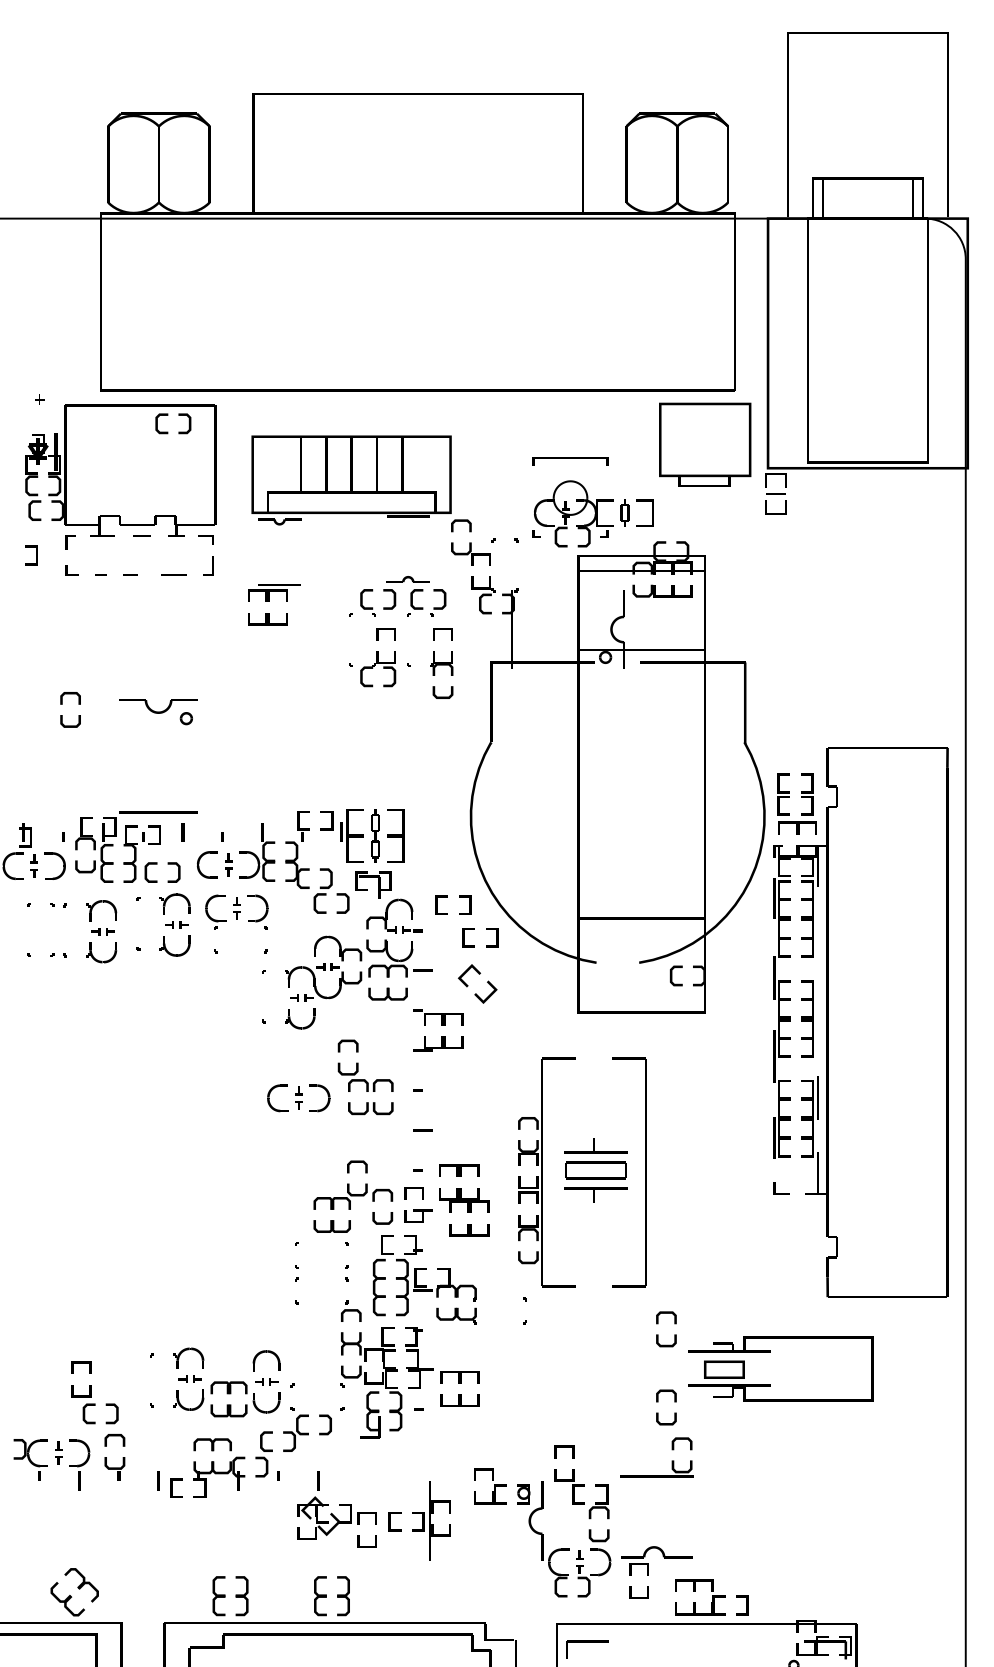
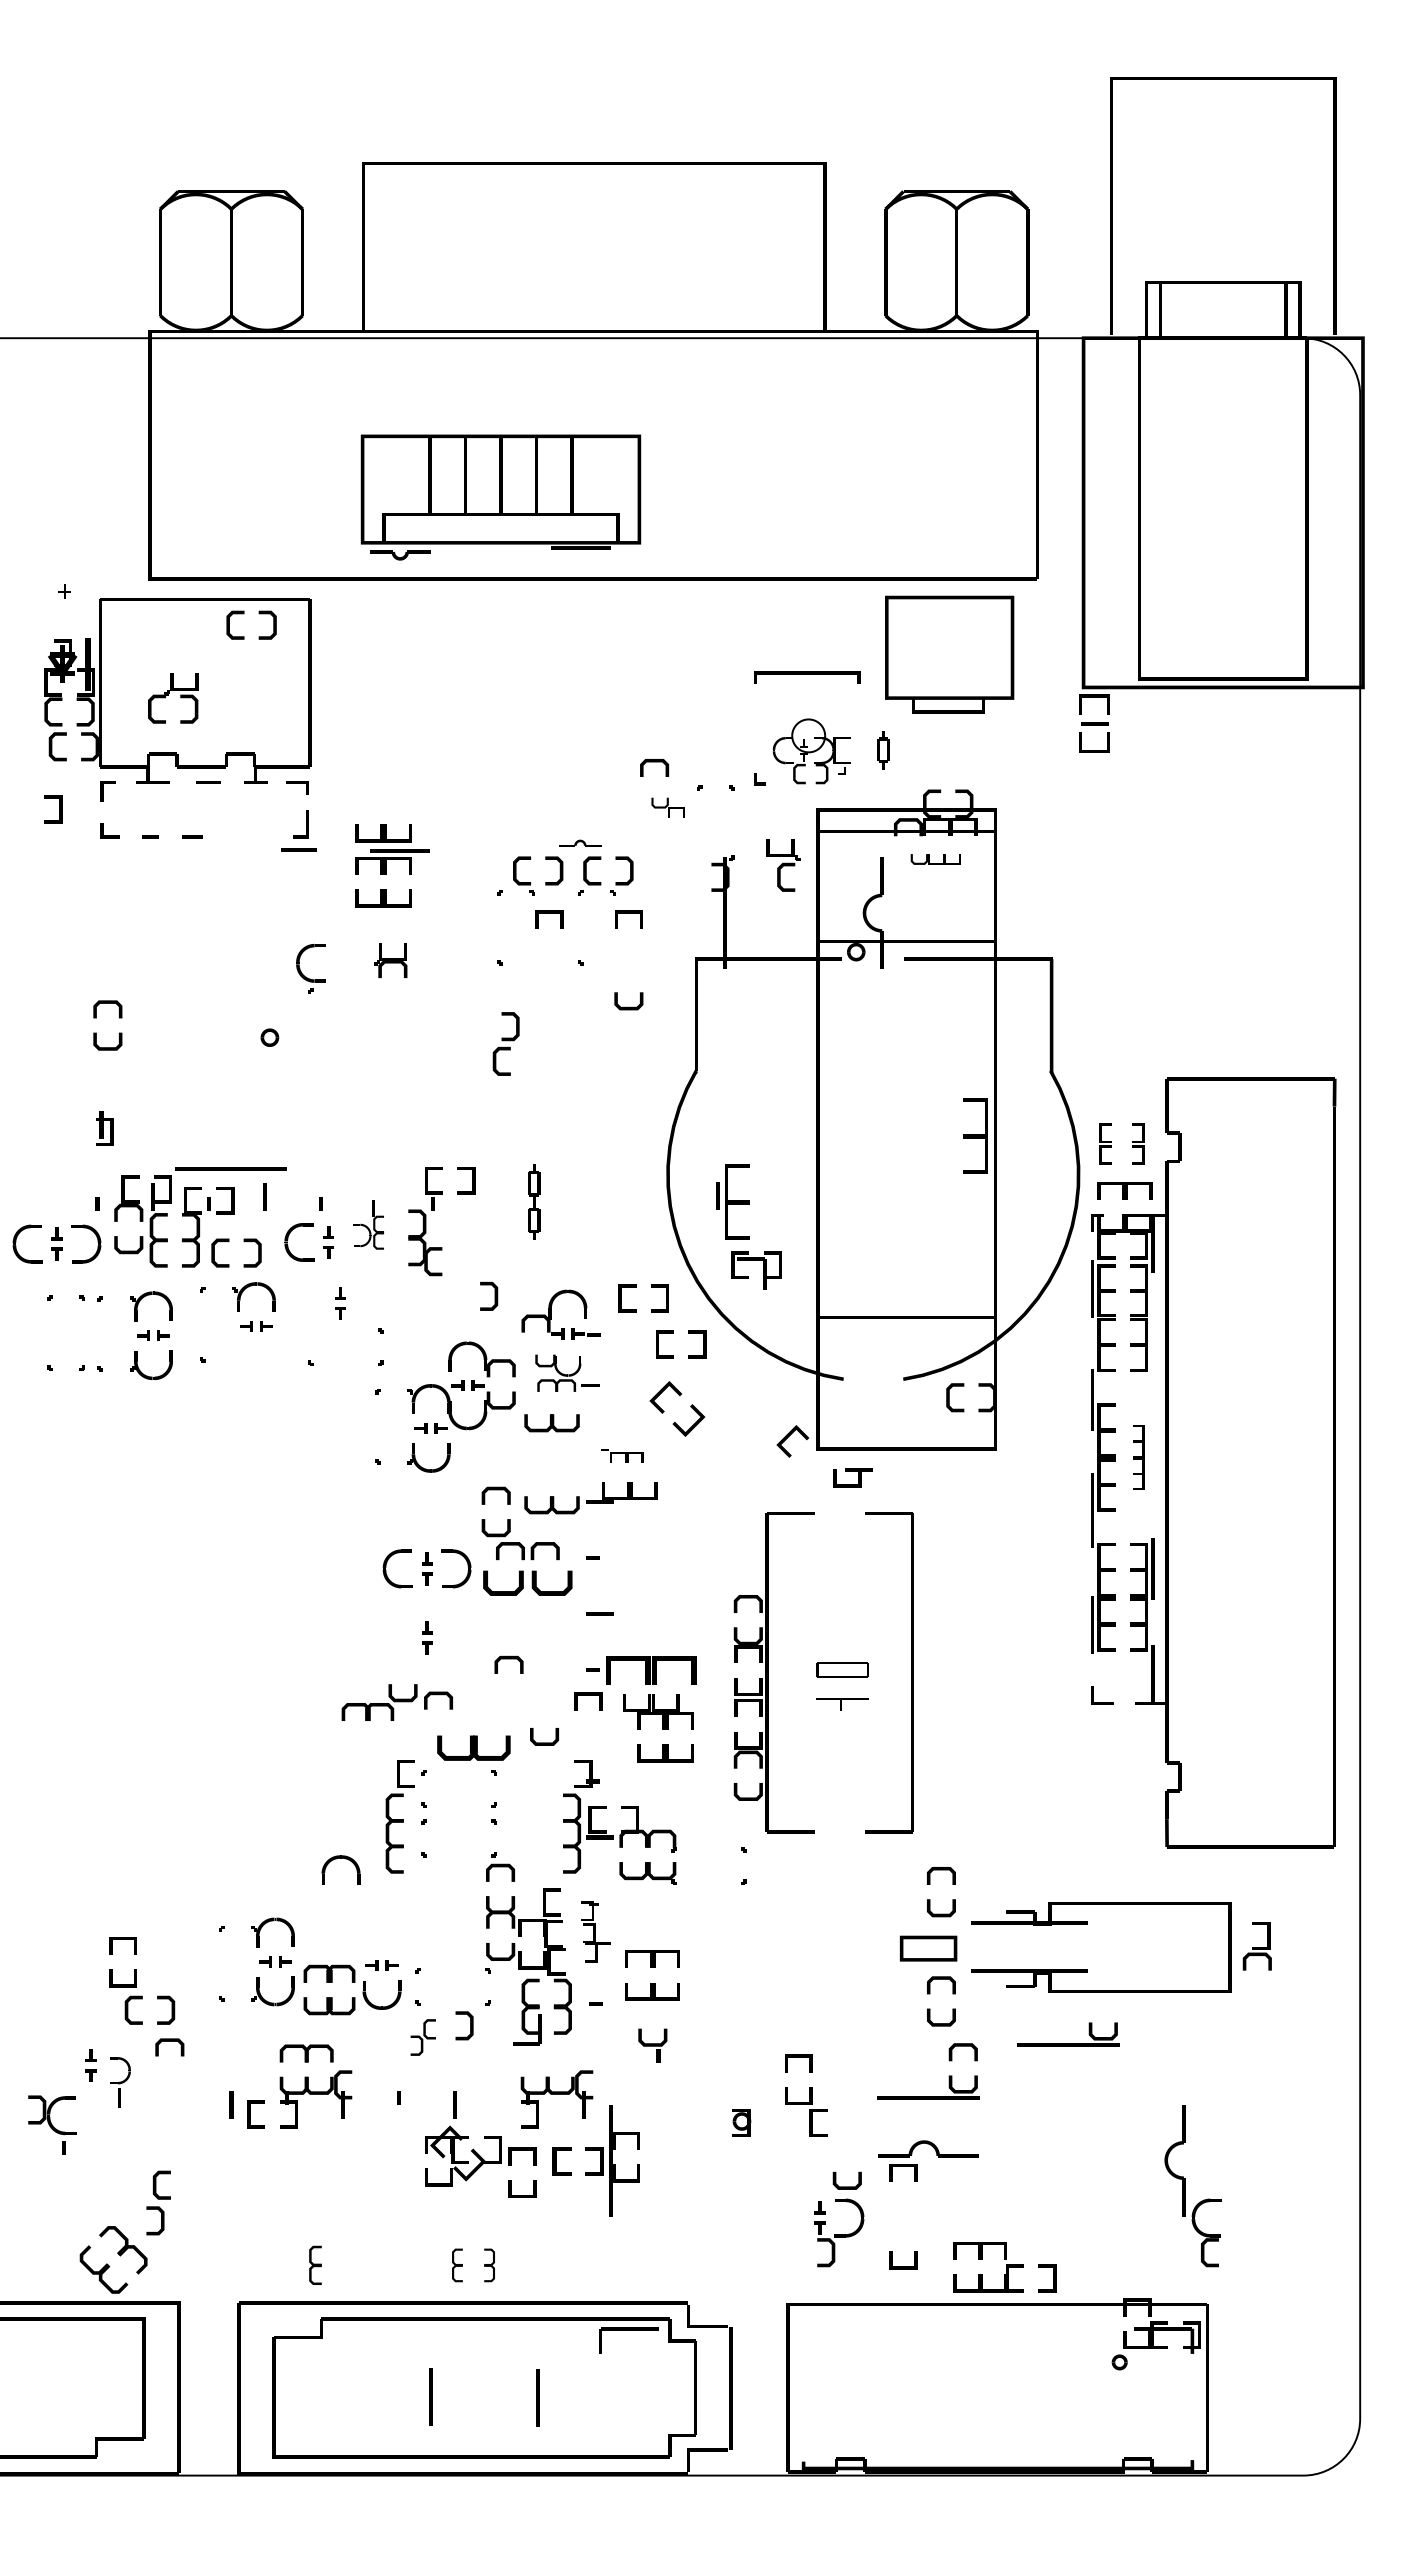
part: (705, 444) -> (949, 654), moved
part: (351, 480) -> (500, 497), moved
part: (652, 513) -> (921, 750), removed
part: (573, 514) -> (811, 751), size x0.7
part: (471, 554) -> (668, 807), size x0.6
part: (267, 572) -> (383, 833), added
line: (173, 574) -> (298, 849), moved
part: (408, 579) -> (580, 843), size x0.7
part: (662, 591) -> (935, 859), size x0.6
part: (483, 595) -> (783, 865), moved
part: (441, 663) -> (390, 960), moved
part: (378, 669) -> (173, 698), moved
part: (158, 711) -> (230, 1027), removed
part: (783, 794) -> (1105, 1143), size x0.7
part: (807, 794) -> (1138, 1143), size x0.7
part: (25, 834) -> (104, 1128), moved
part: (351, 835) -> (732, 1201), moved
part: (395, 835) -> (975, 1135), moved
part: (256, 852) -> (368, 1224), size x0.6
part: (378, 885) -> (763, 1270), moved
part: (322, 890) -> (505, 1043), moved
curve: (266, 908) -> (381, 1303), removed
part: (209, 915) -> (302, 972), moved
part: (171, 952) -> (248, 1365), removed
part: (399, 957) -> (567, 1372), size x0.7
line: (557, 1004) -> (788, 1437), added
part: (437, 1017) -> (621, 1455), size x0.6
part: (807, 1018) -> (1138, 1457), size x0.6
part: (387, 1052) -> (551, 1505), added
part: (370, 1108) -> (527, 1583), size x1.4
part: (595, 1145) -> (842, 1635), removed
part: (299, 1147) -> (427, 1637), added
part: (459, 1170) -> (651, 1670), size x1.6
part: (595, 1170) -> (842, 1669), size x0.6
part: (595, 1195) -> (842, 1704), size x0.6
part: (352, 1196) -> (396, 1702), moved
part: (417, 1215) -> (852, 1477), moved
part: (331, 1226) -> (473, 1748), size x1.4
part: (382, 1275) -> (399, 1816), moved
curve: (263, 1353) -> (336, 1859), moved
part: (419, 1357) -> (595, 1931), size x0.7
part: (724, 1369) -> (928, 1948), moved
part: (296, 1433) -> (423, 2037), size x0.7
part: (757, 1437) -> (1068, 2043), added
part: (264, 1453) -> (158, 2202), moved
part: (31, 1459) -> (52, 2124), moved
part: (79, 1465) -> (120, 2082), size x0.7
part: (114, 1469) -> (652, 2045), moved
part: (391, 1477) -> (556, 2099), added
part: (489, 1486) -> (694, 2111), removed
part: (598, 1501) -> (1256, 1946), moved
part: (543, 1539) -> (1185, 2186), moved
part: (662, 1556) -> (936, 2155), moved
part: (219, 1596) -> (315, 2265), size x0.7
part: (241, 1596) -> (347, 2265), removed
part: (320, 1596) -> (457, 2265), size x0.6
part: (343, 1596) -> (489, 2265), size x0.6
part: (587, 1642) -> (628, 2330), moved

